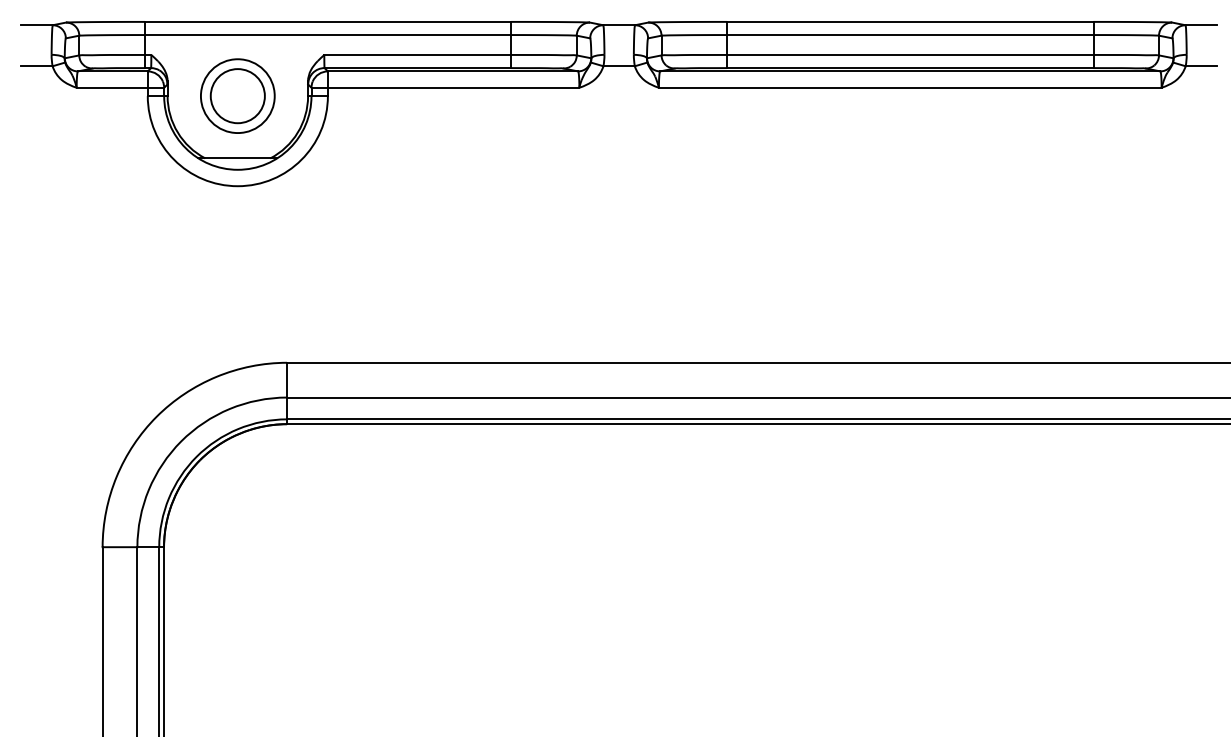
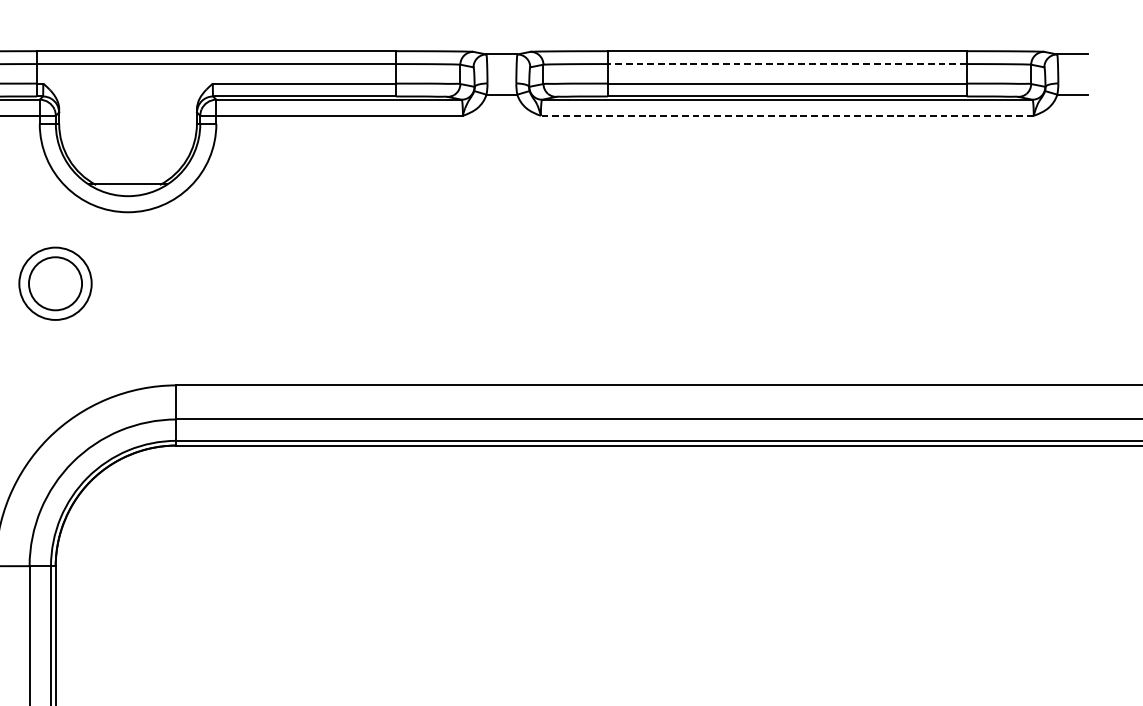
line: (909, 35) -> (786, 64), solid -> dashed
line: (909, 87) -> (786, 115), solid -> dashed
part: (237, 95) -> (55, 283), moved

